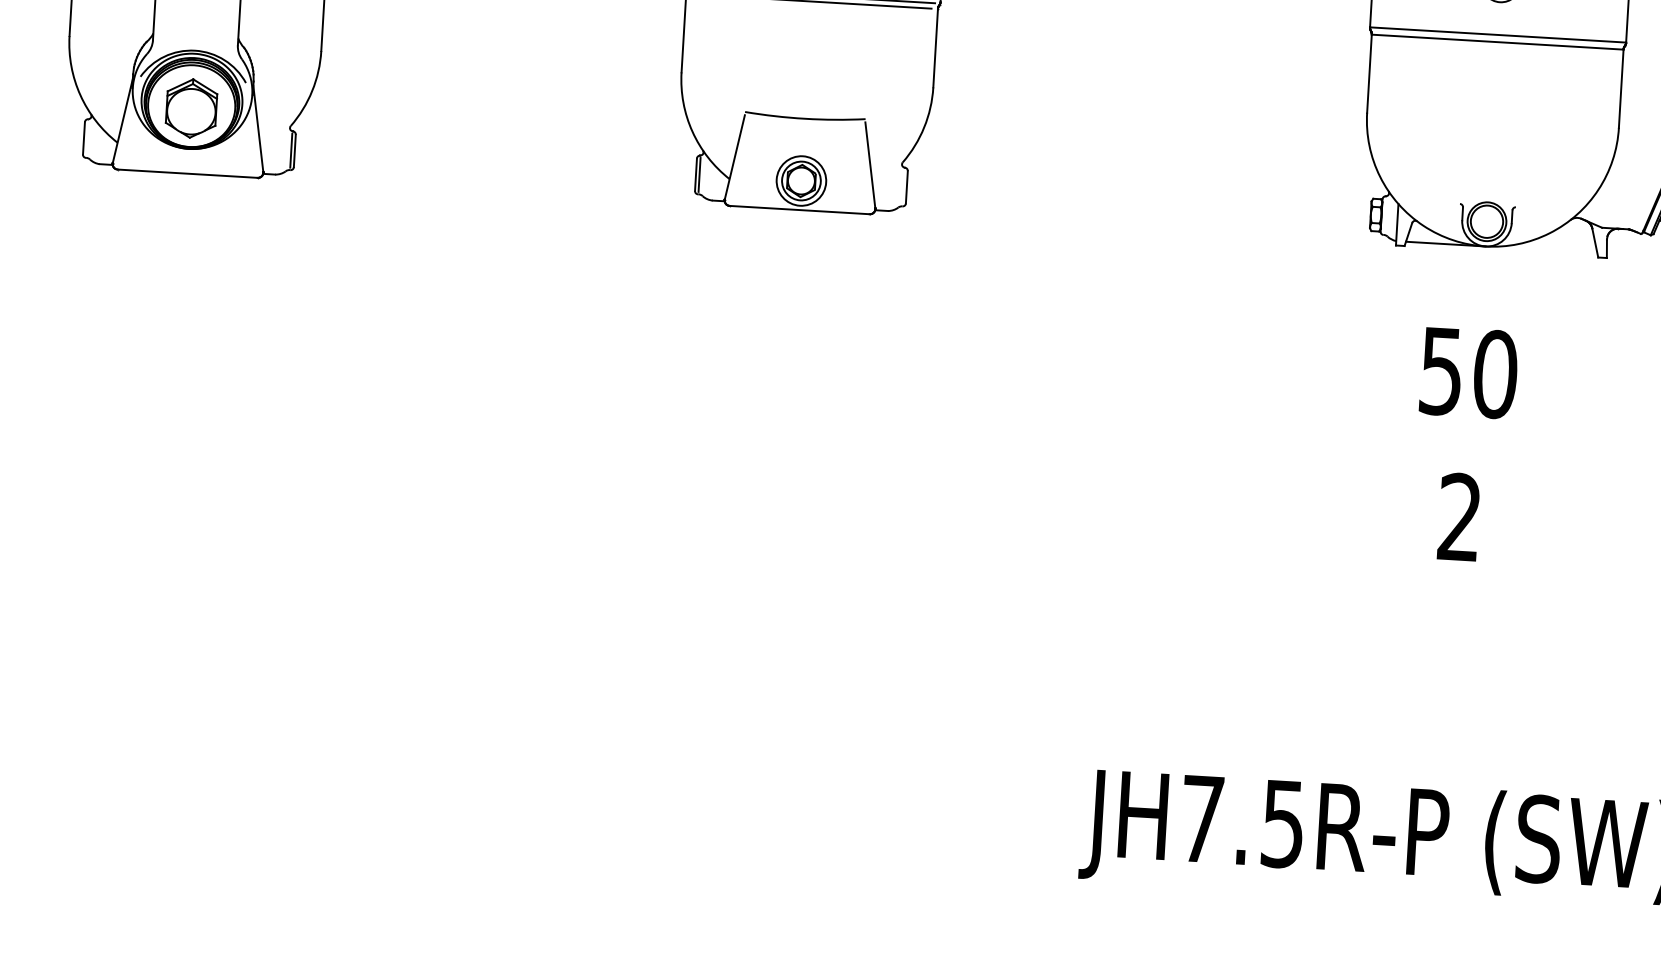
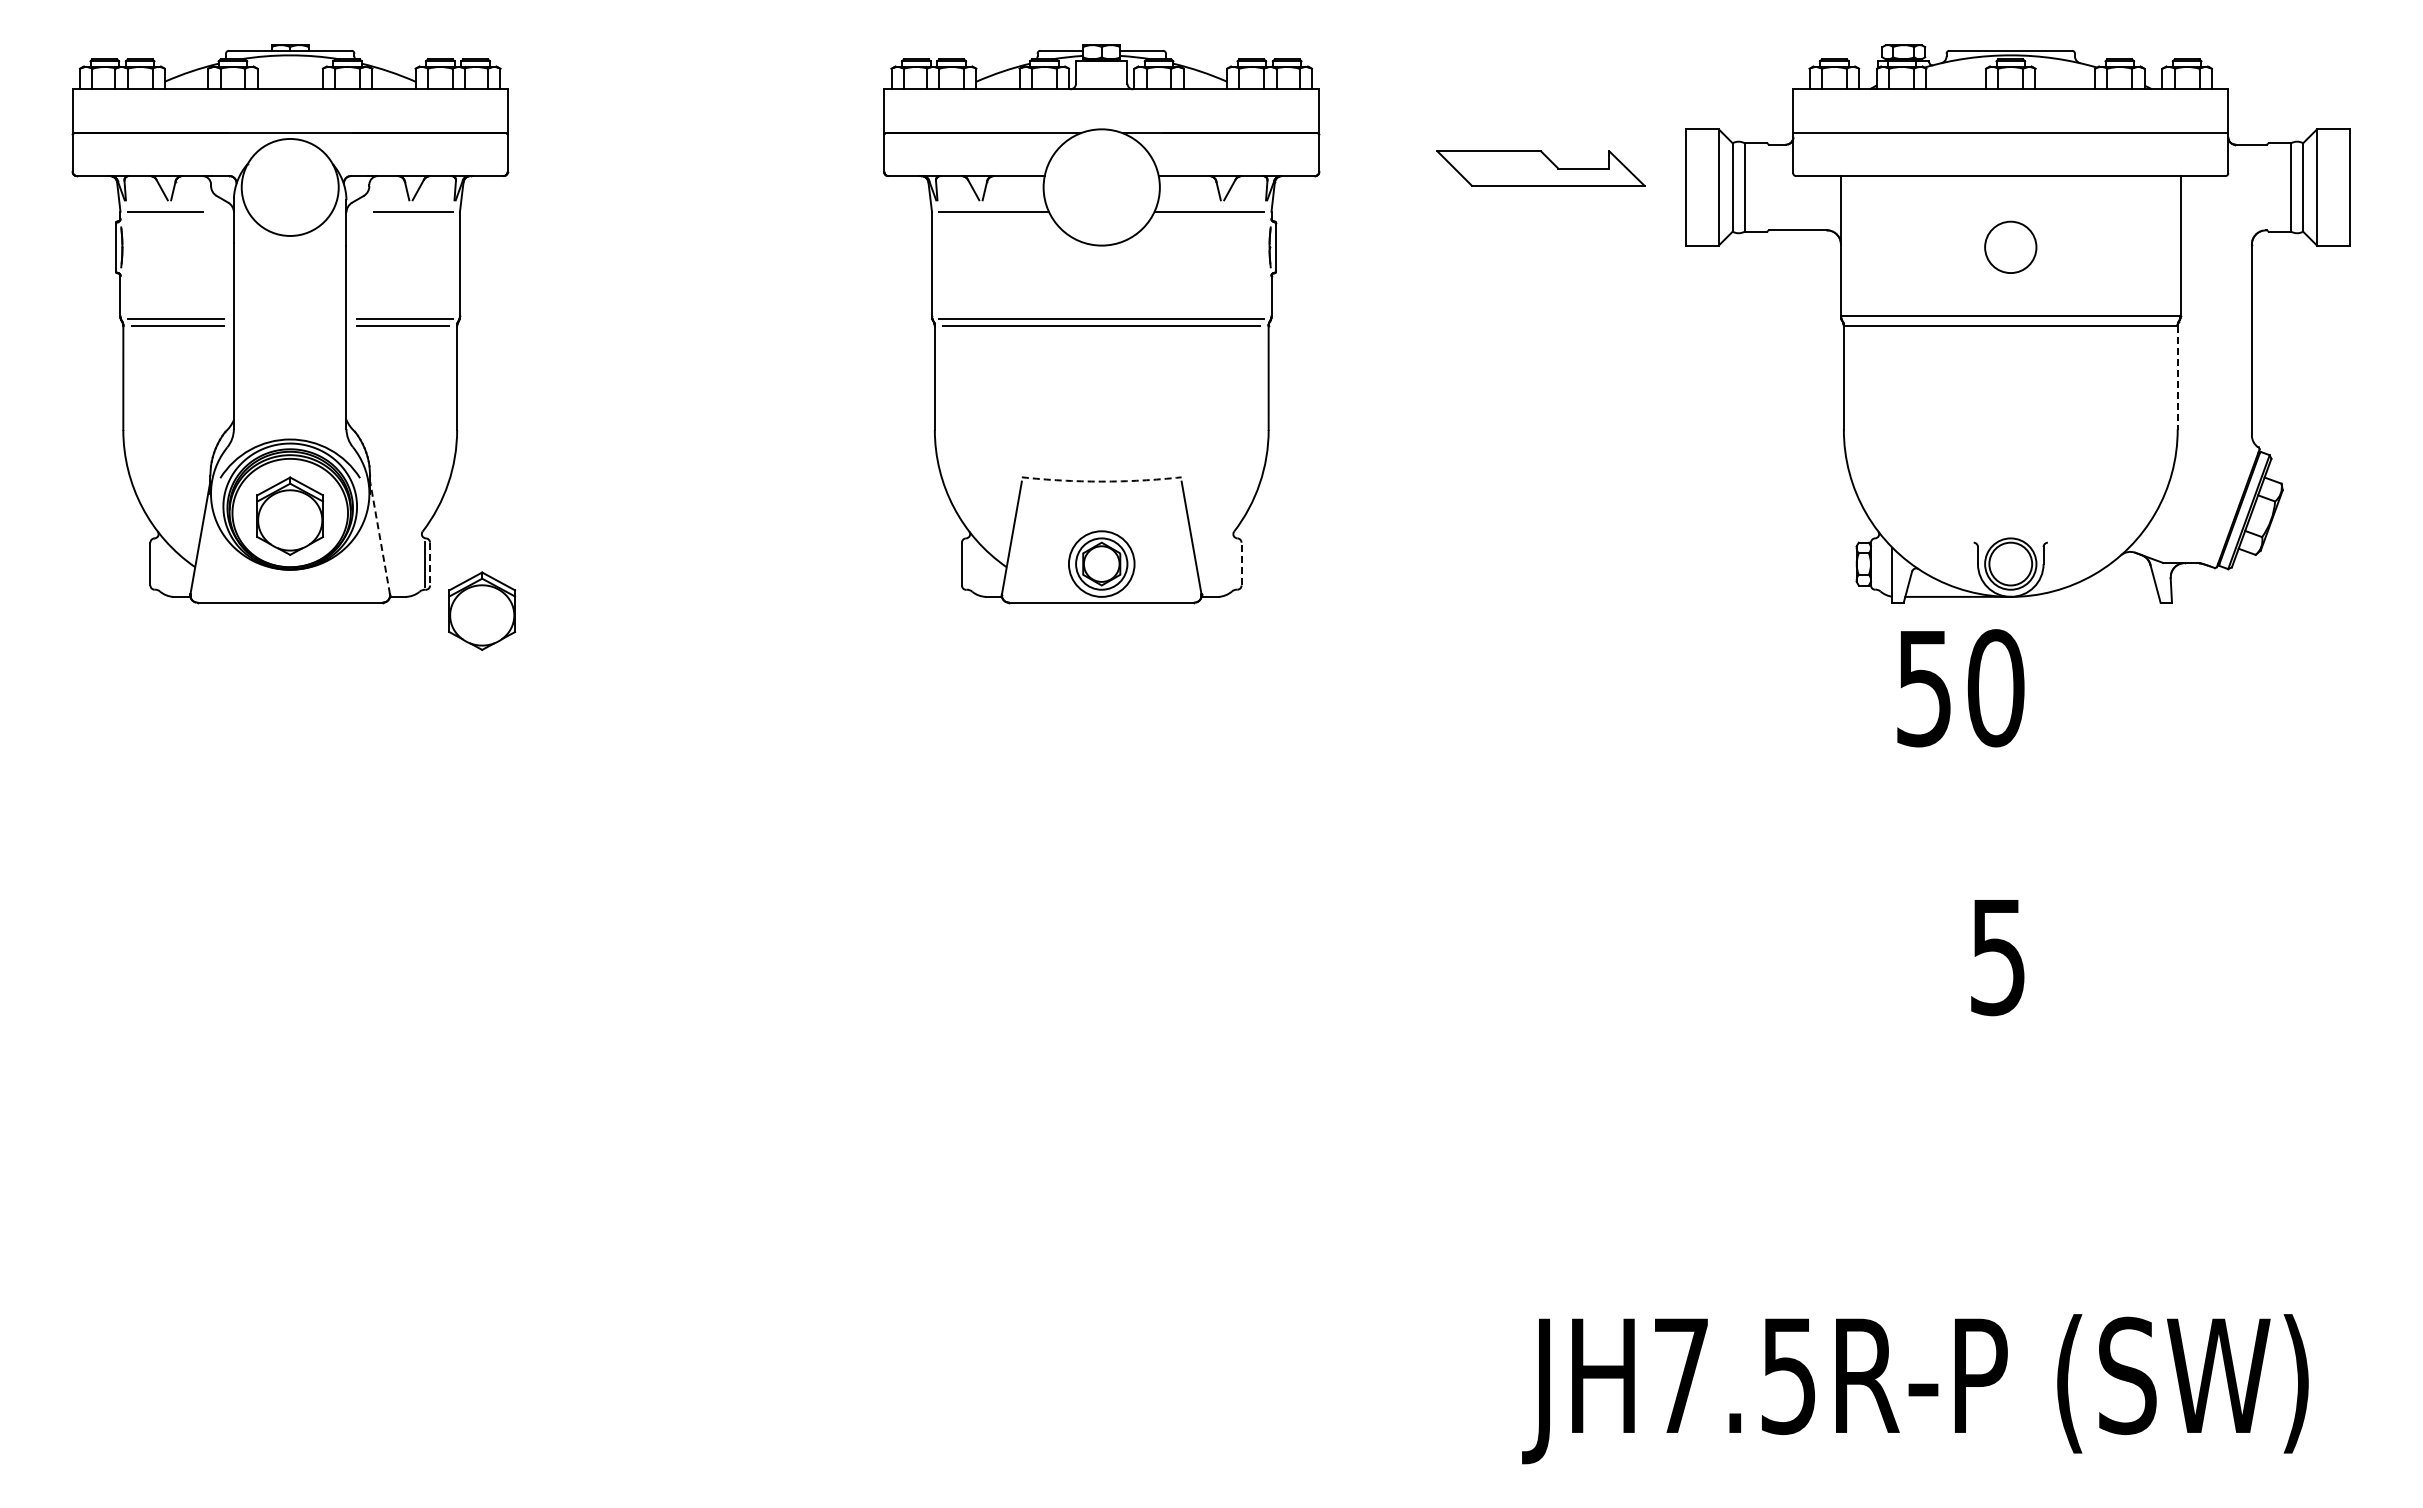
line: (1621, 89) -> (2177, 378), solid -> dashed
arc: (804, 118) -> (1101, 481), solid -> dashed
line: (257, 128) -> (379, 537), solid -> dashed
line: (295, 151) -> (430, 564), solid -> dashed
line: (699, 174) -> (966, 563), removed
line: (906, 186) -> (1241, 563), solid -> dashed
part: (332, 188) -> (482, 610), added
text: (1468, 373) -> (1960, 688), moved
text: (1459, 517) -> (1997, 956), 2 -> 5

